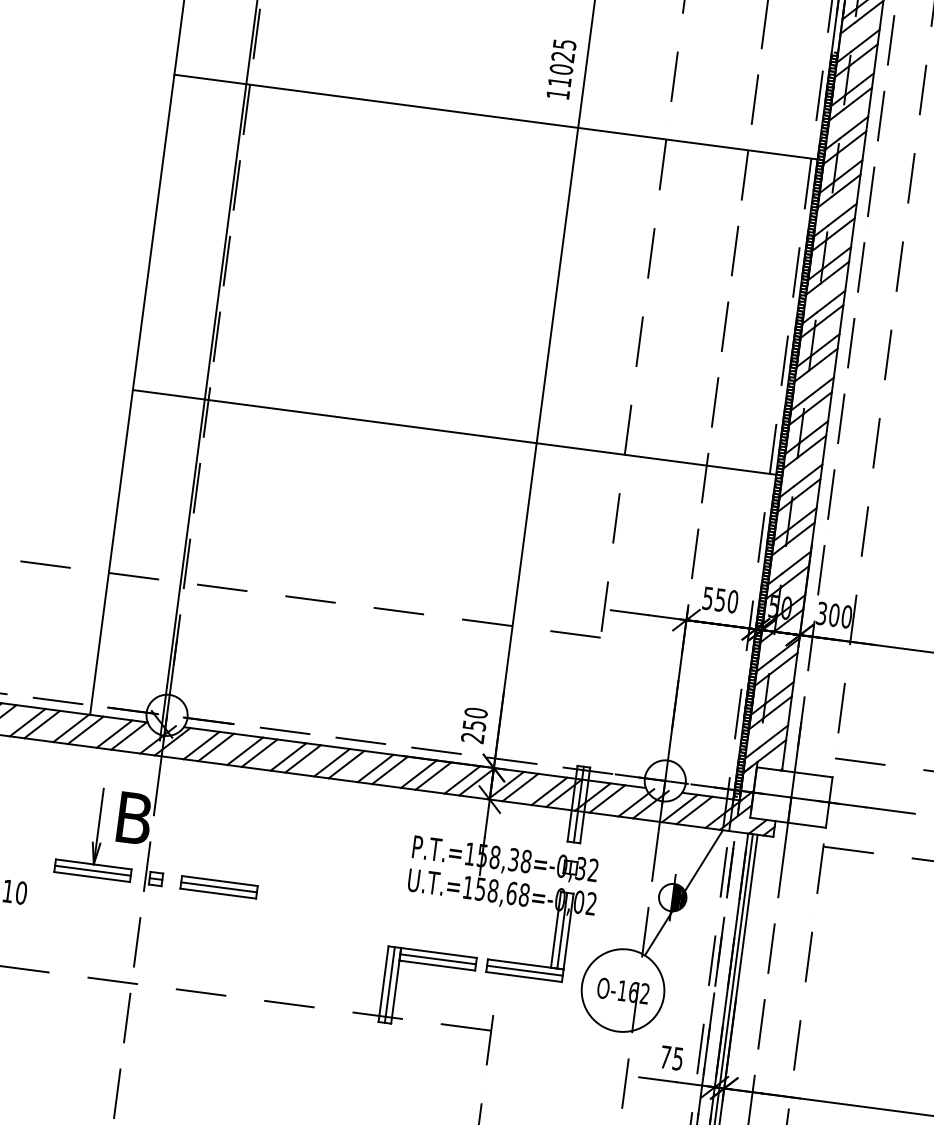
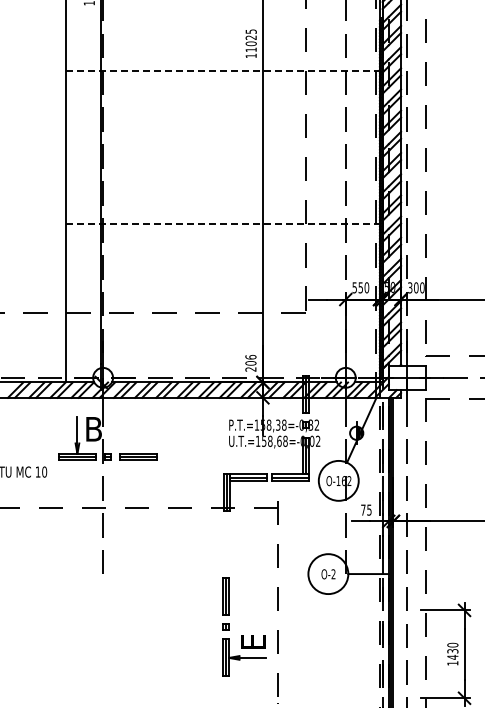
line: (495, 116) -> (222, 70), solid -> dashed
line: (453, 432) -> (222, 224), solid -> dashed
text: (474, 719) -> (250, 360), 250 -> 206

